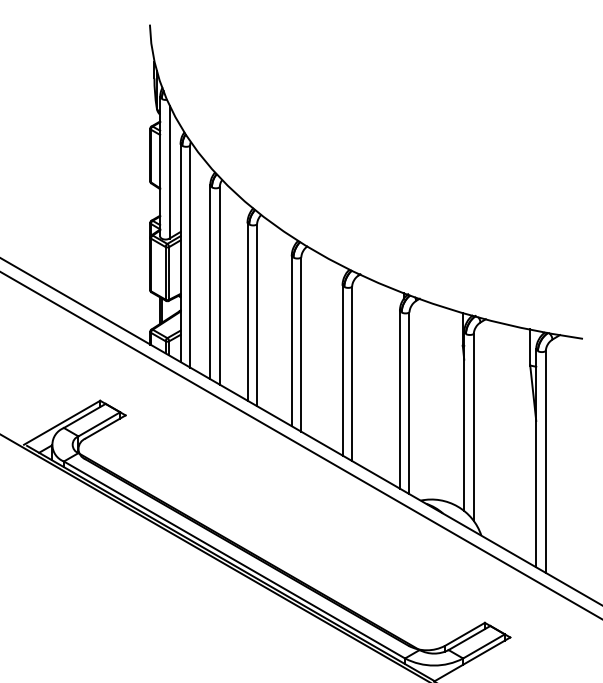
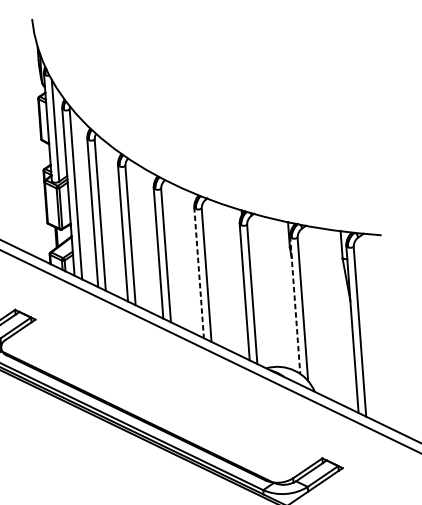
line: (342, 370) -> (199, 273), solid -> dashed
line: (464, 421) -> (295, 305), solid -> dashed

